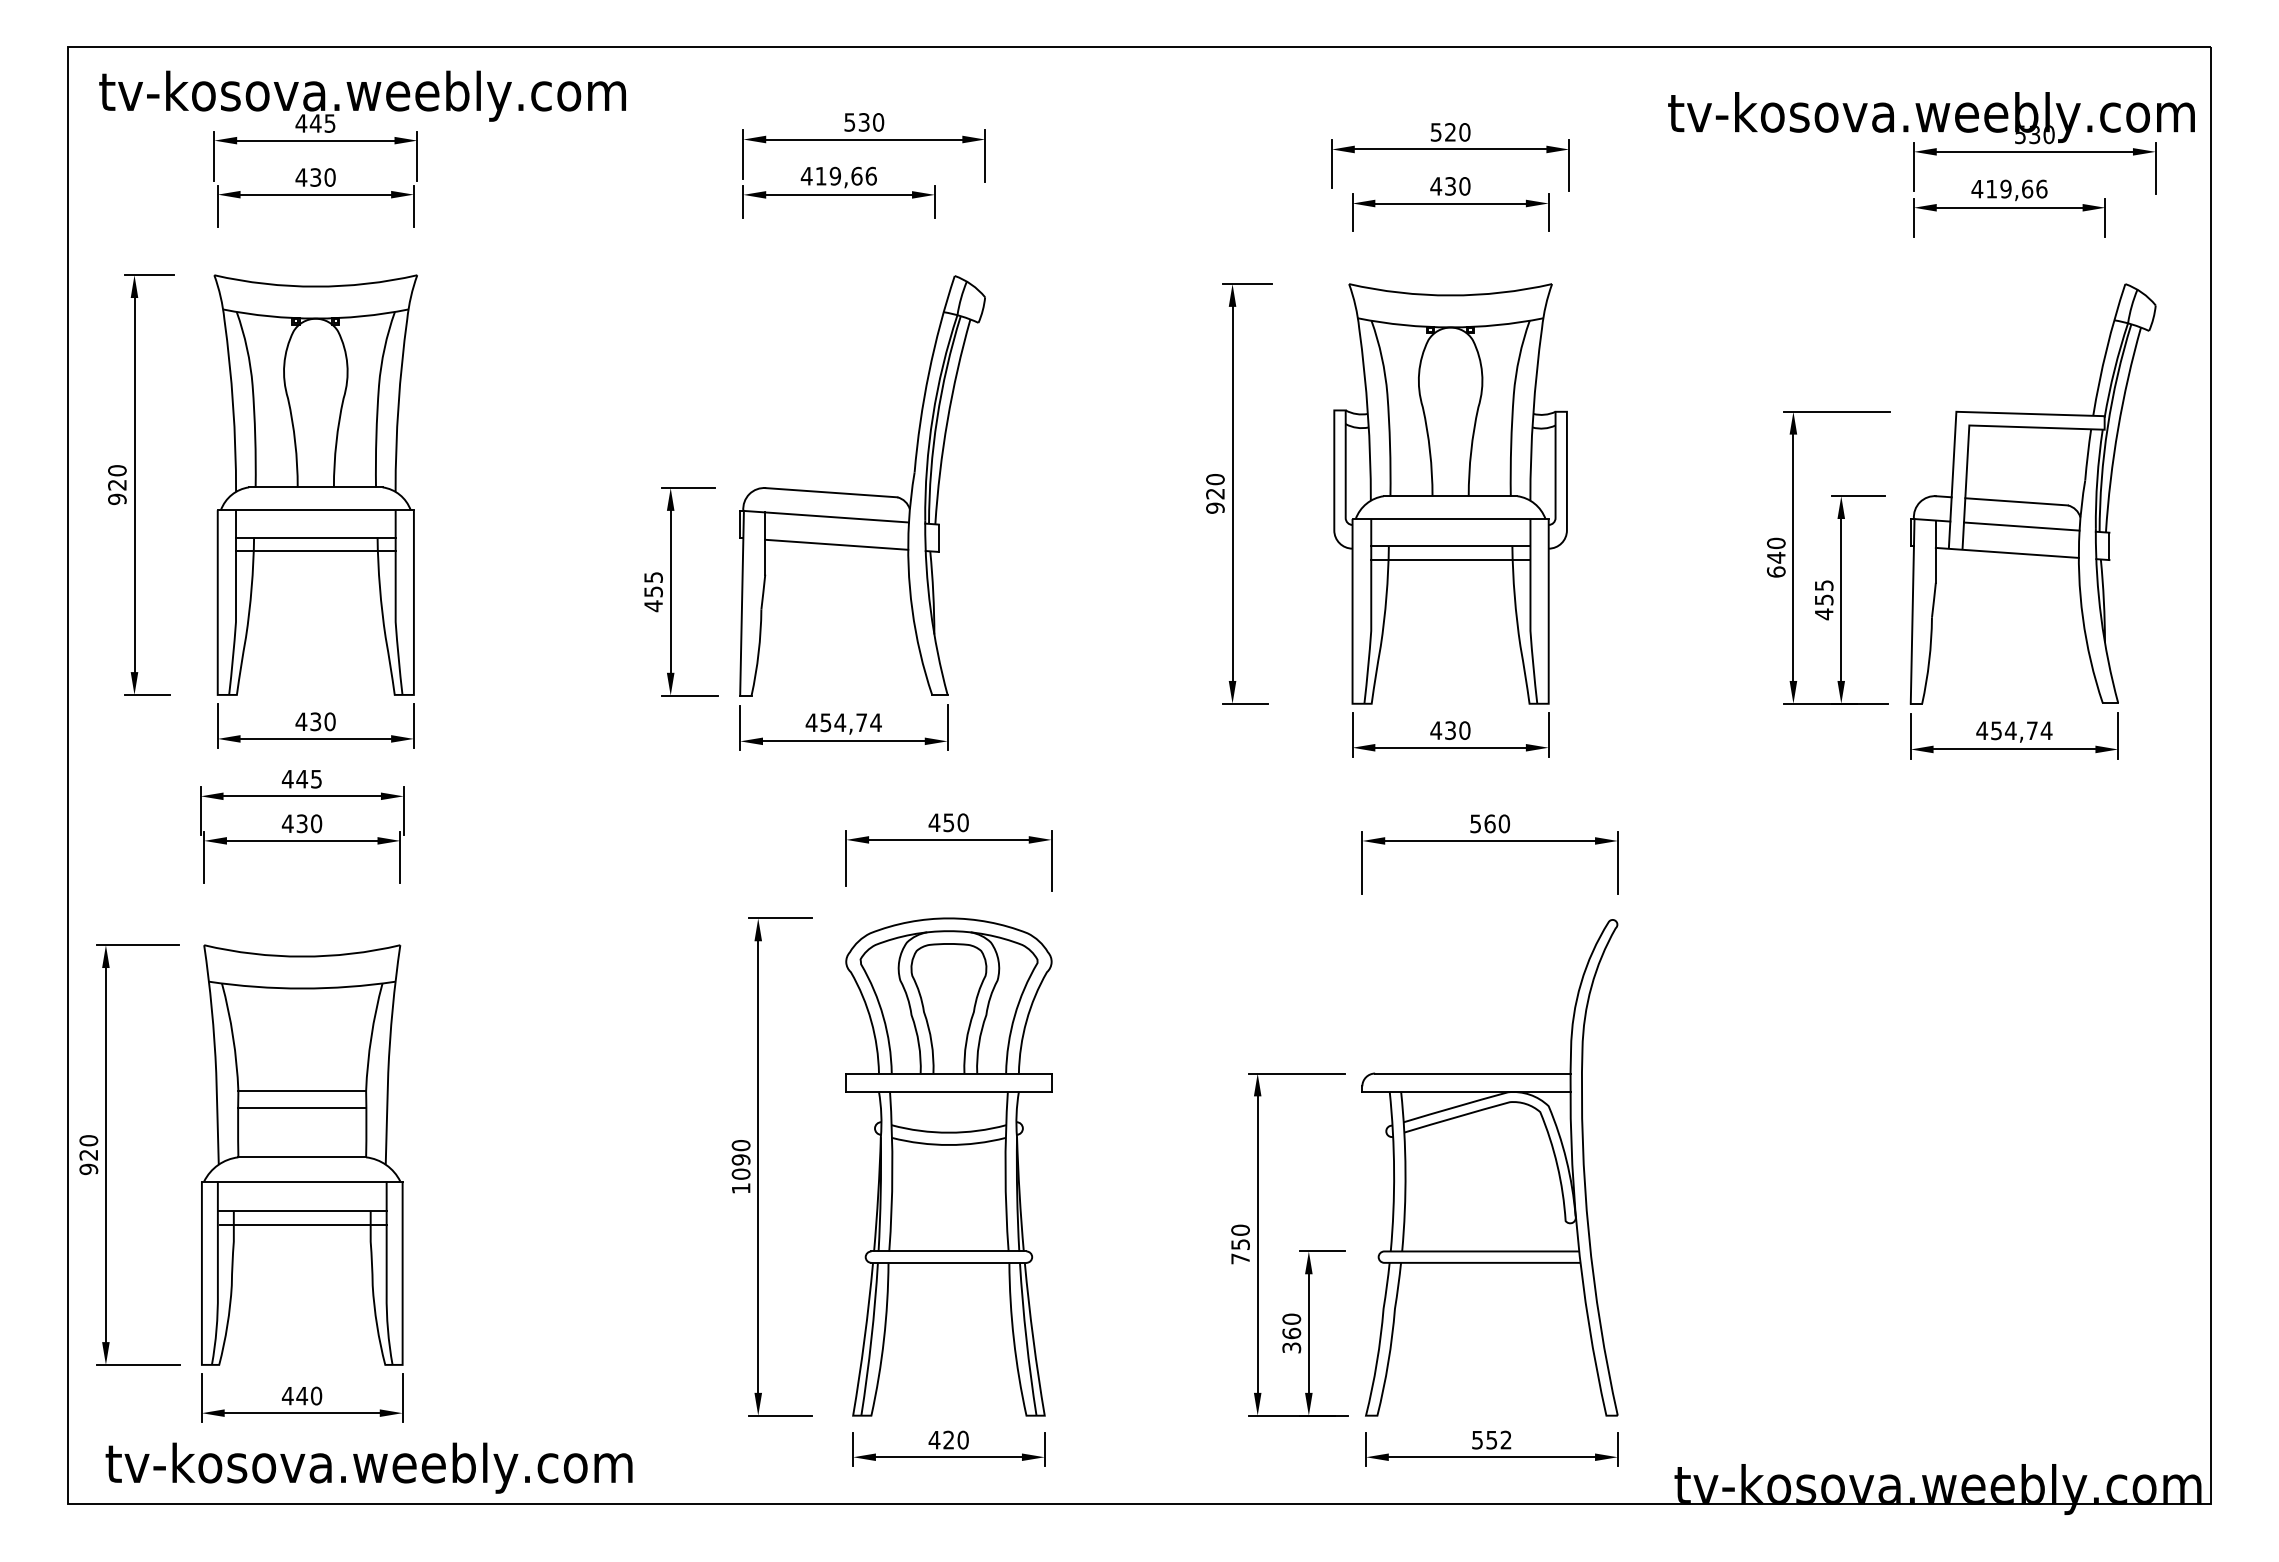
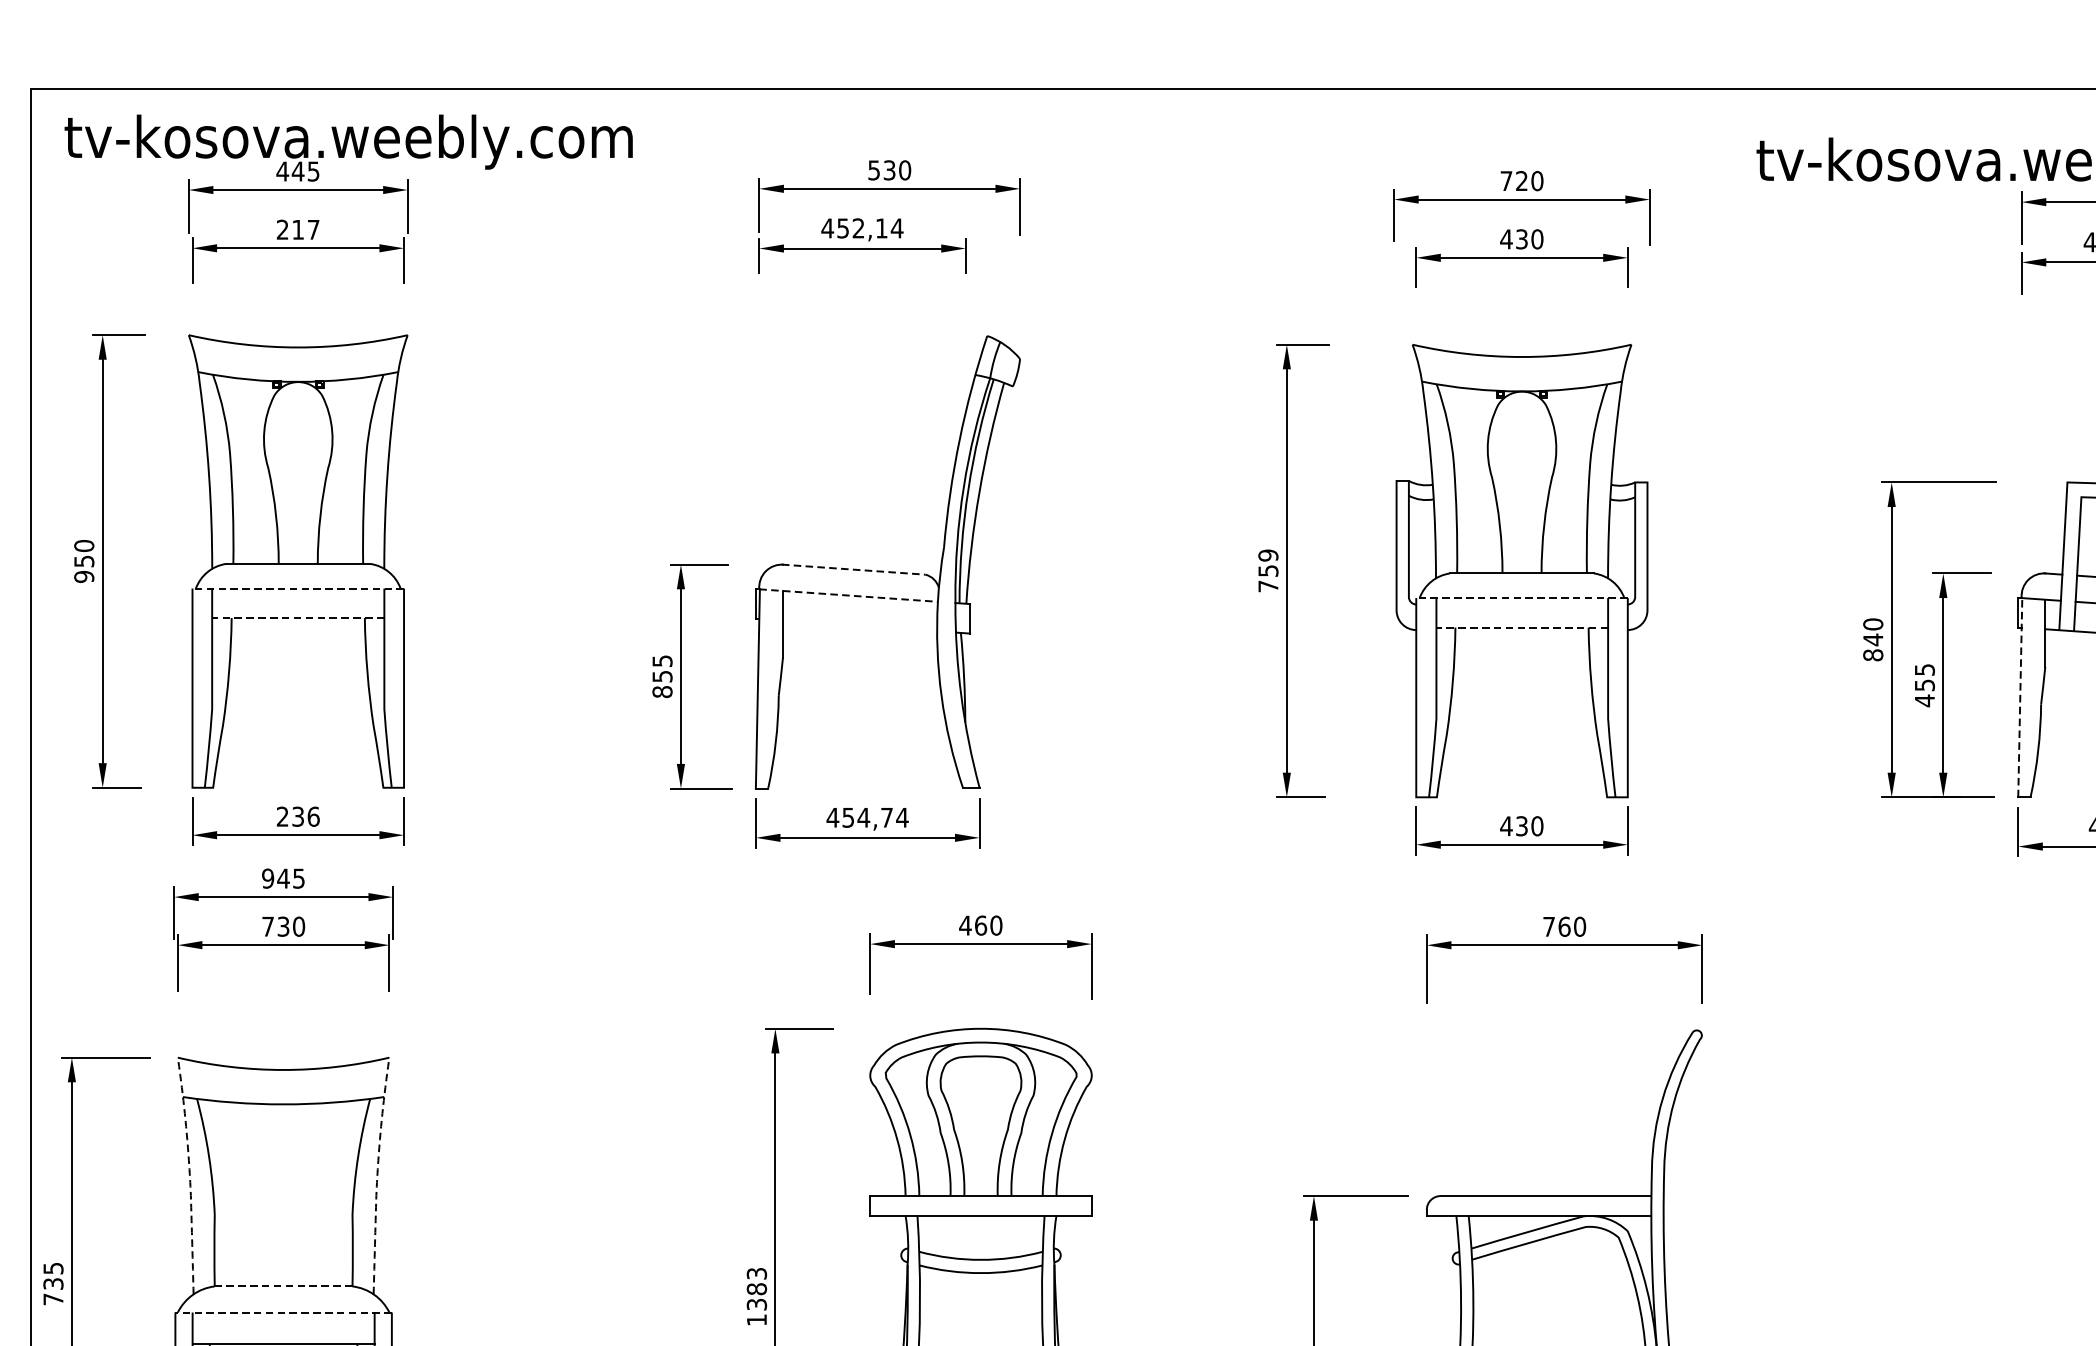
text: (1435, 132) -> (1505, 181), 520 -> 720
text: (846, 175) -> (870, 227), 419,66 -> 452,14
text: (315, 177) -> (297, 229), 430 -> 217
text: (117, 484) -> (84, 560), 920 -> 950
line: (830, 492) -> (853, 569), solid -> dashed
text: (1215, 493) -> (1268, 570), 920 -> 759
line: (315, 510) -> (297, 588), solid -> dashed
line: (826, 516) -> (848, 595), solid -> dashed
line: (1450, 519) -> (1521, 598), solid -> dashed
line: (315, 537) -> (297, 618), solid -> dashed
line: (836, 544) -> (859, 625), removed
line: (1450, 546) -> (1521, 627), solid -> dashed
line: (315, 551) -> (297, 633), removed
line: (1450, 560) -> (1521, 642), removed
text: (1776, 571) -> (1873, 654), 640 -> 840
text: (653, 606) -> (662, 692), 455 -> 855
line: (1912, 610) -> (2020, 696), solid -> dashed
text: (315, 721) -> (297, 816), 430 -> 236
text: (287, 778) -> (267, 877), 445 -> 945
text: (948, 822) -> (980, 925), 450 -> 460
text: (287, 823) -> (267, 926), 430 -> 730
text: (1475, 823) -> (1548, 926), 560 -> 760
line: (215, 1053) -> (190, 1174), solid -> dashed
line: (389, 1053) -> (377, 1174), solid -> dashed
line: (302, 1091) -> (283, 1215), removed
line: (302, 1108) -> (283, 1233), removed
text: (88, 1155) -> (53, 1284), 920 -> 735
line: (302, 1157) -> (283, 1286), solid -> dashed
text: (740, 1159) -> (756, 1288), 1090 -> 1383
line: (301, 1181) -> (282, 1312), solid -> dashed

